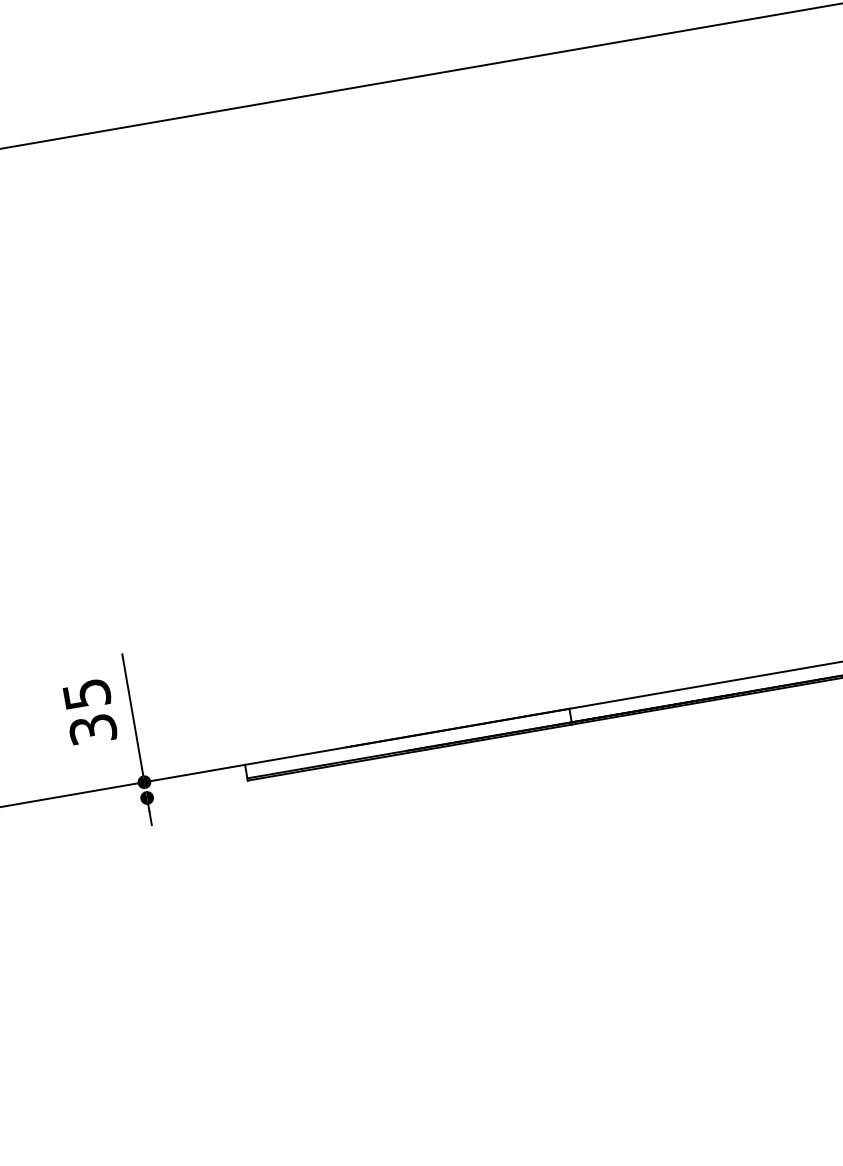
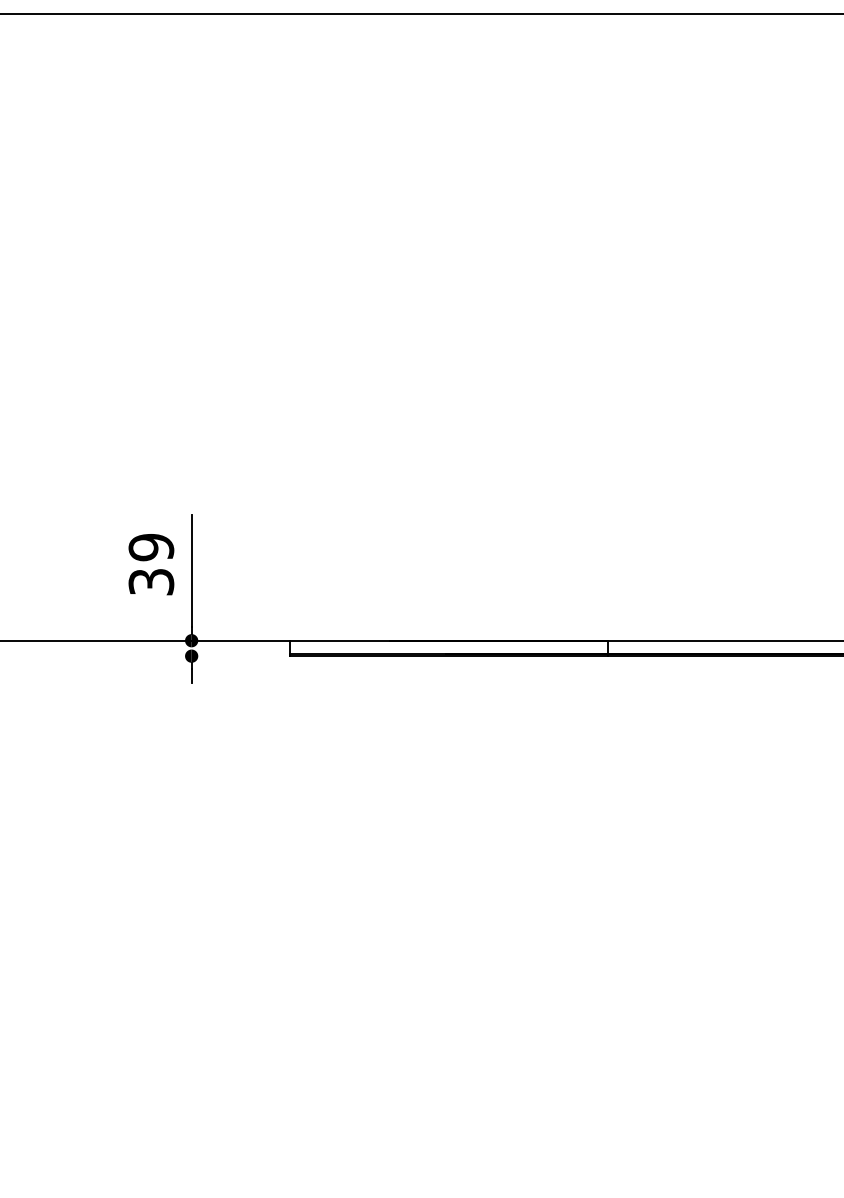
text: (87, 694) -> (151, 547), 35 -> 39

